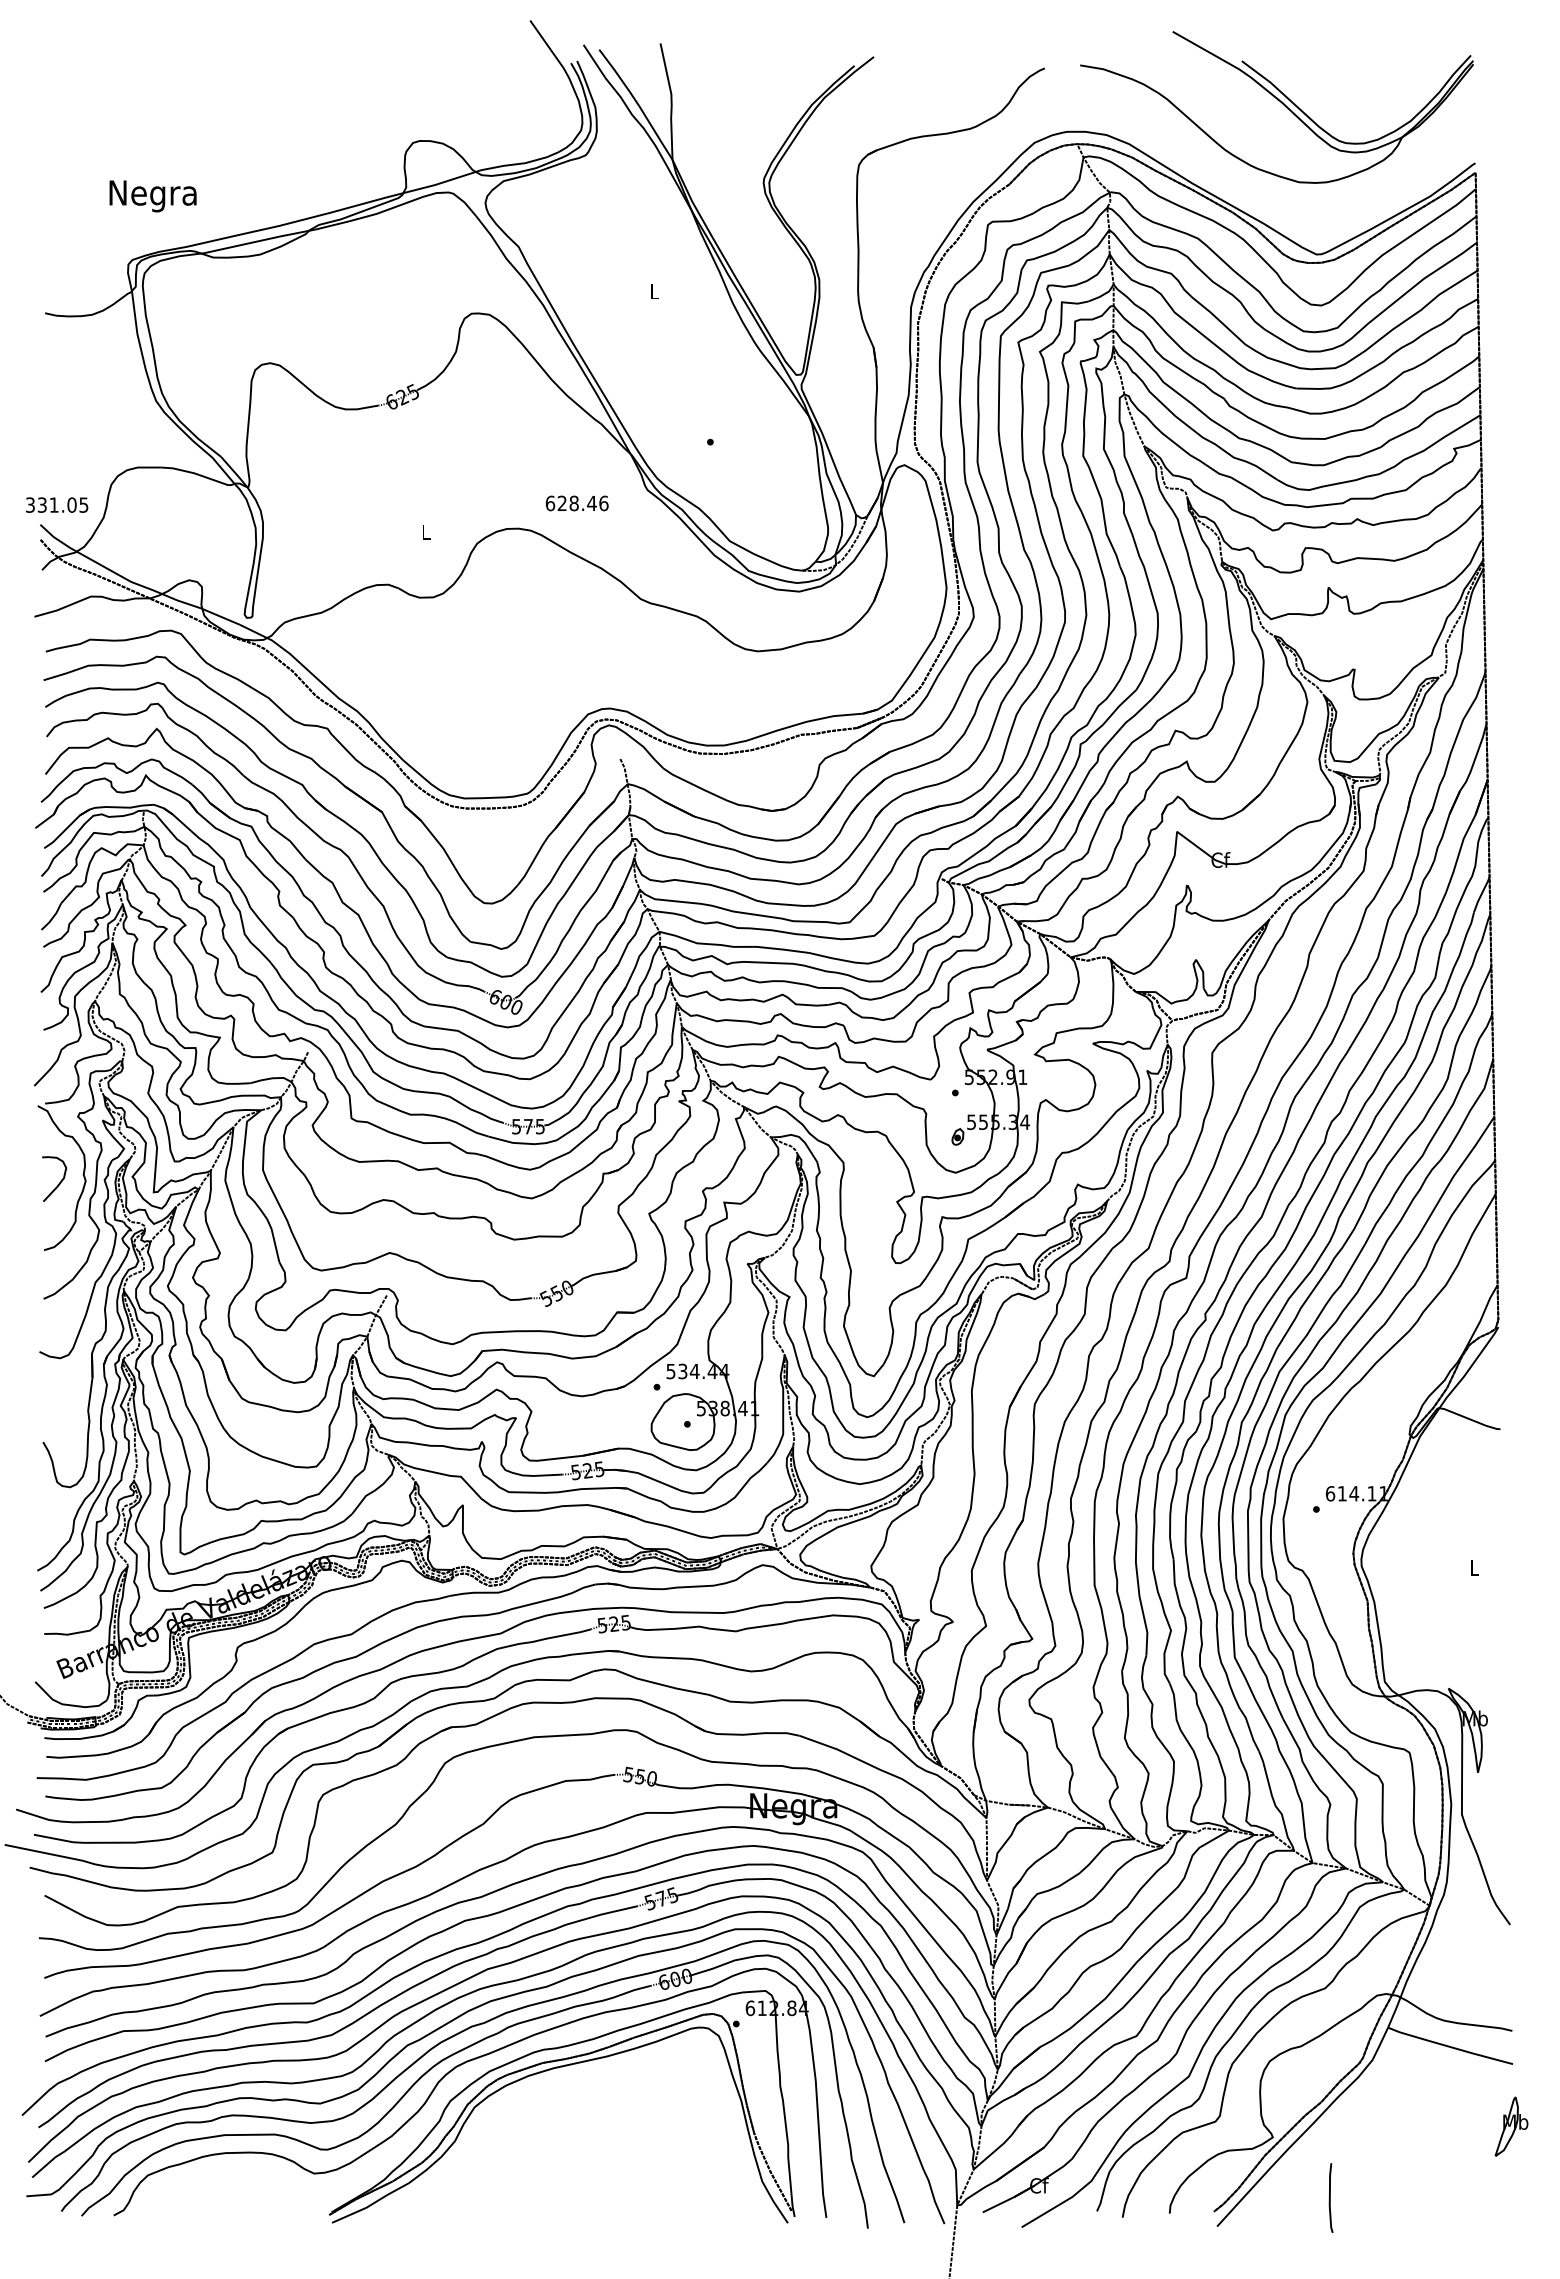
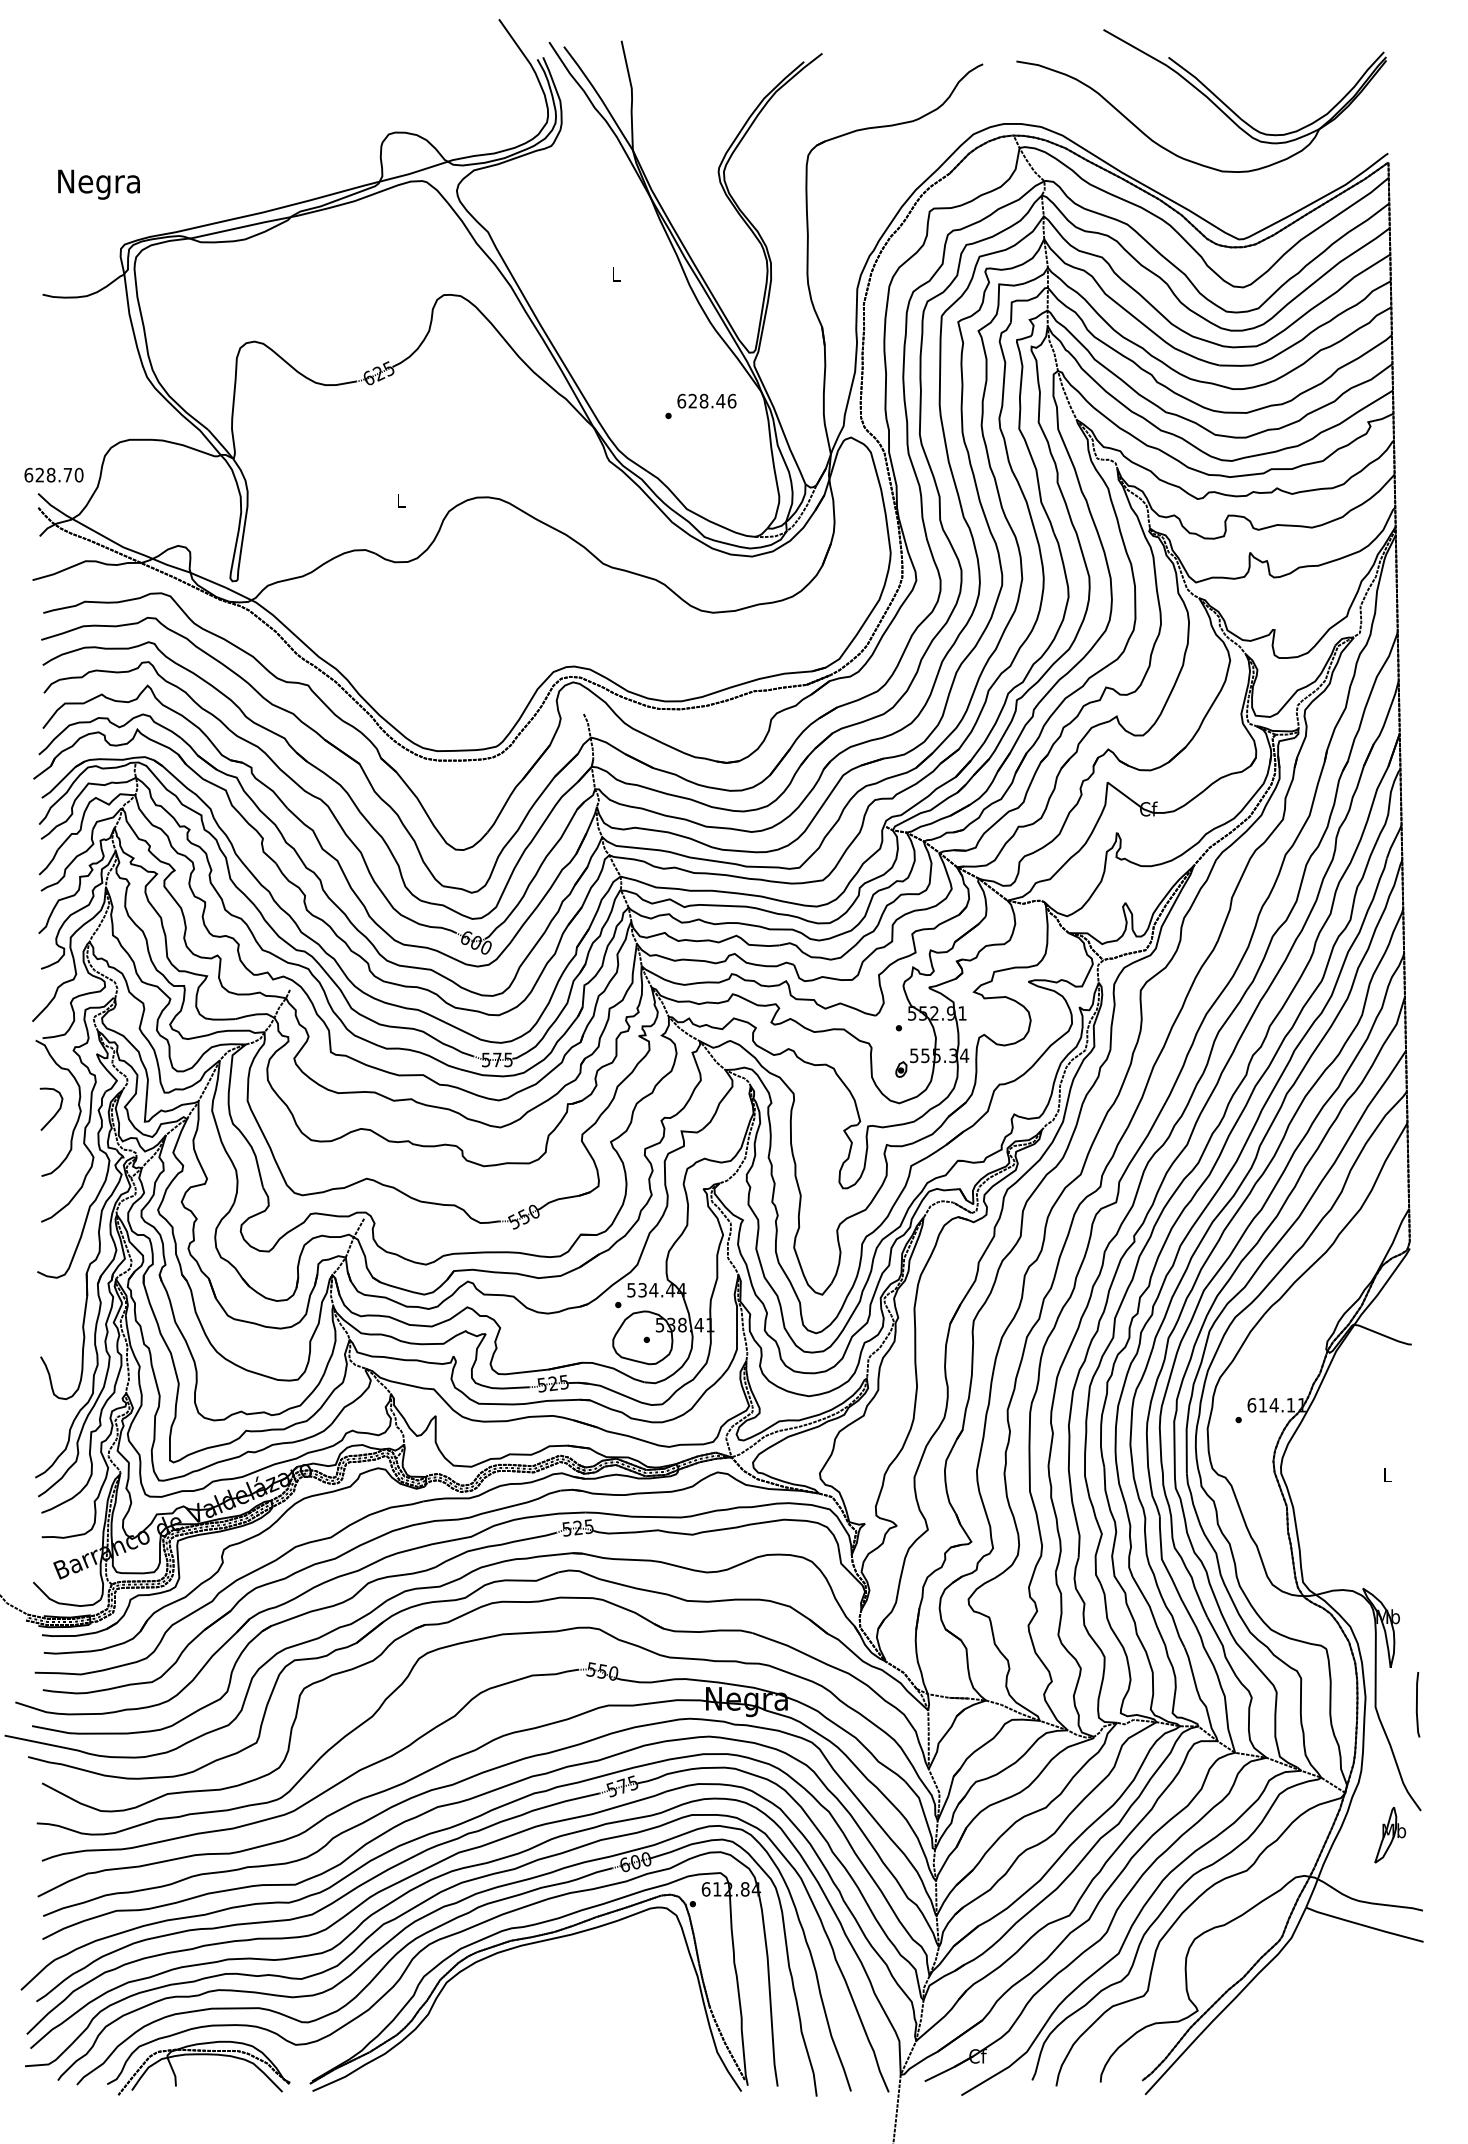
text: (152, 196) -> (98, 184), moved
text: (576, 503) -> (706, 401), moved
text: (56, 504) -> (53, 474), 331.05 -> 628.70
part: (1511, 2126) -> (1390, 1834), moved
part: (216, 2184) -> (203, 2055), added
line: (1330, 2197) -> (1417, 1704), moved

